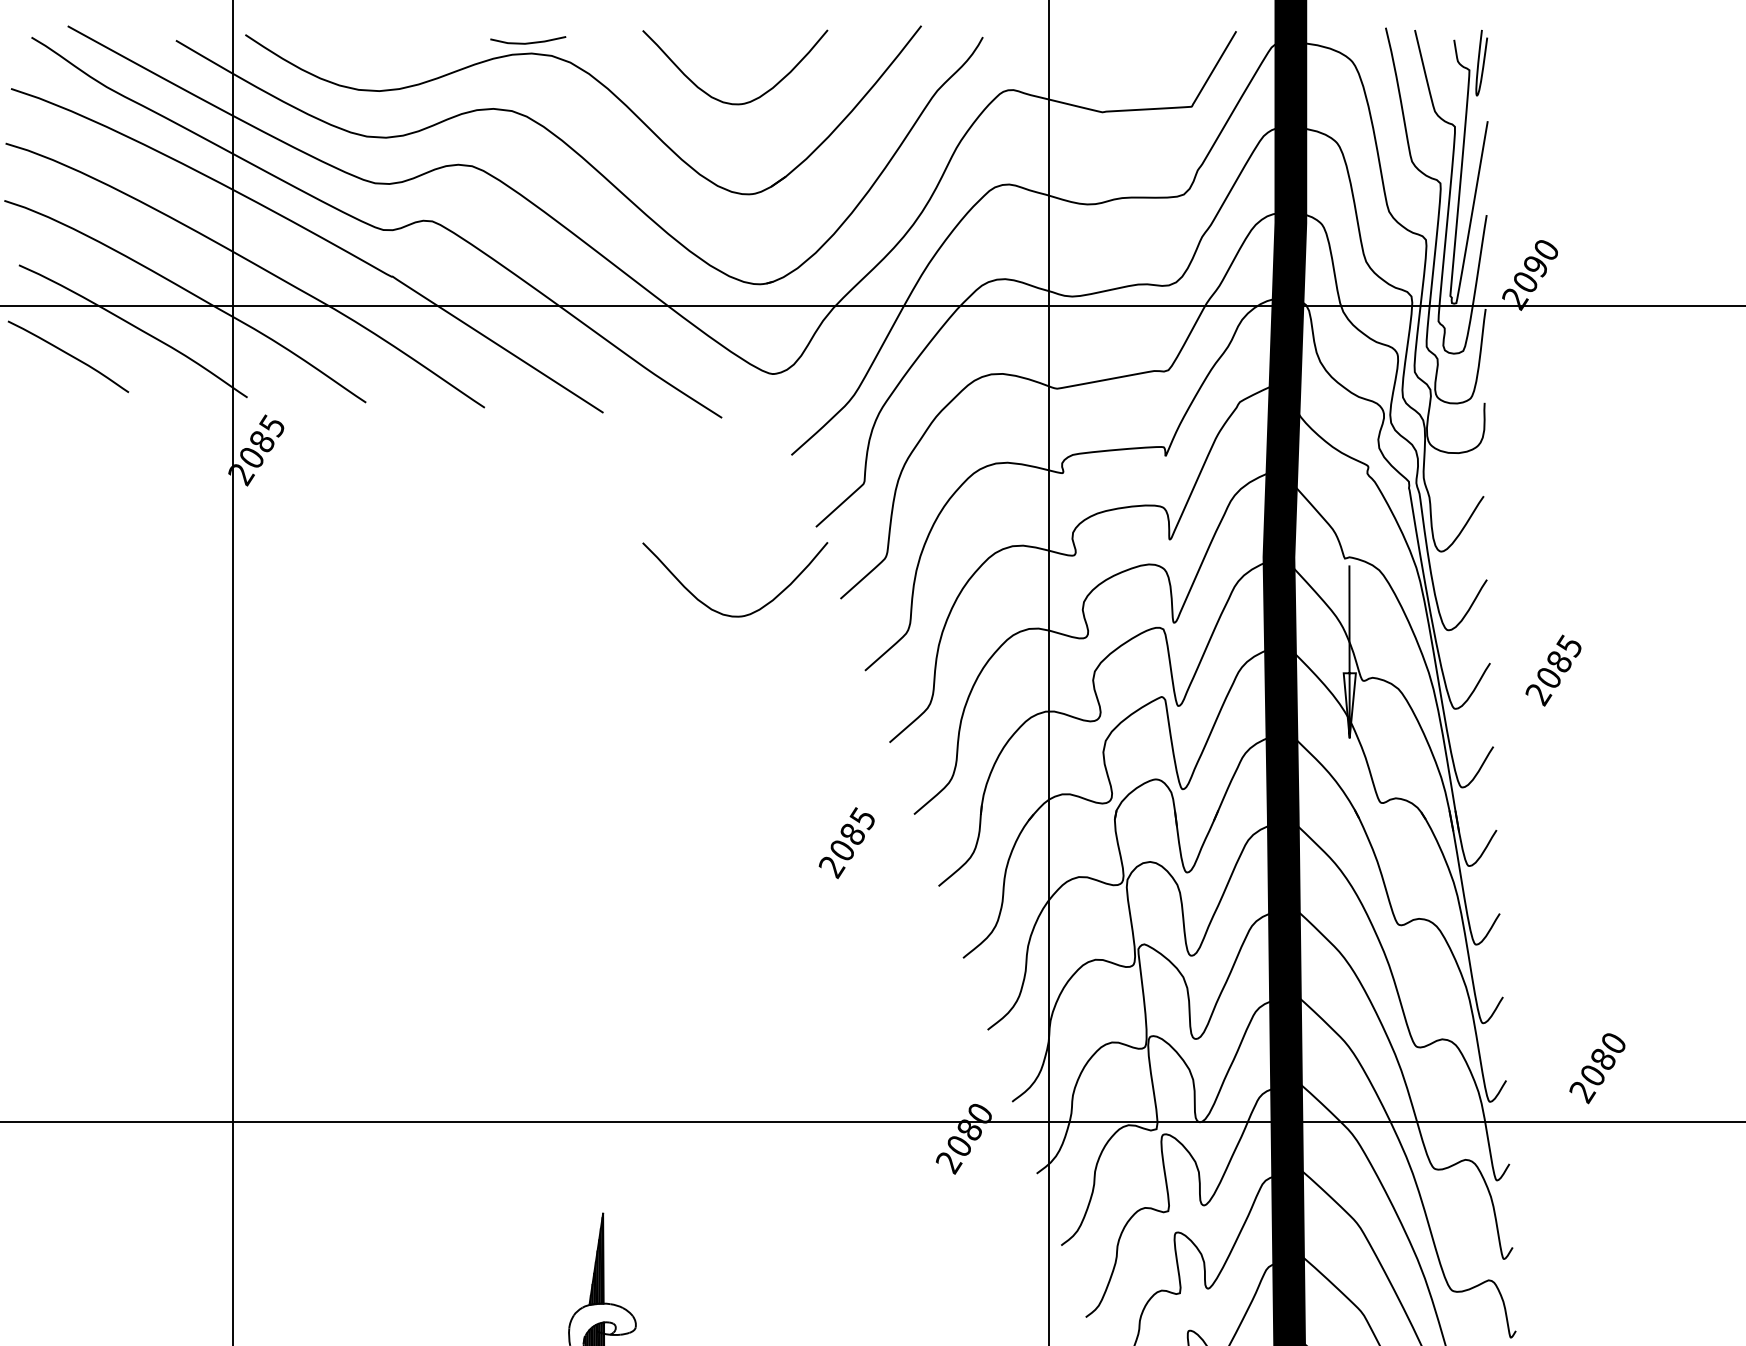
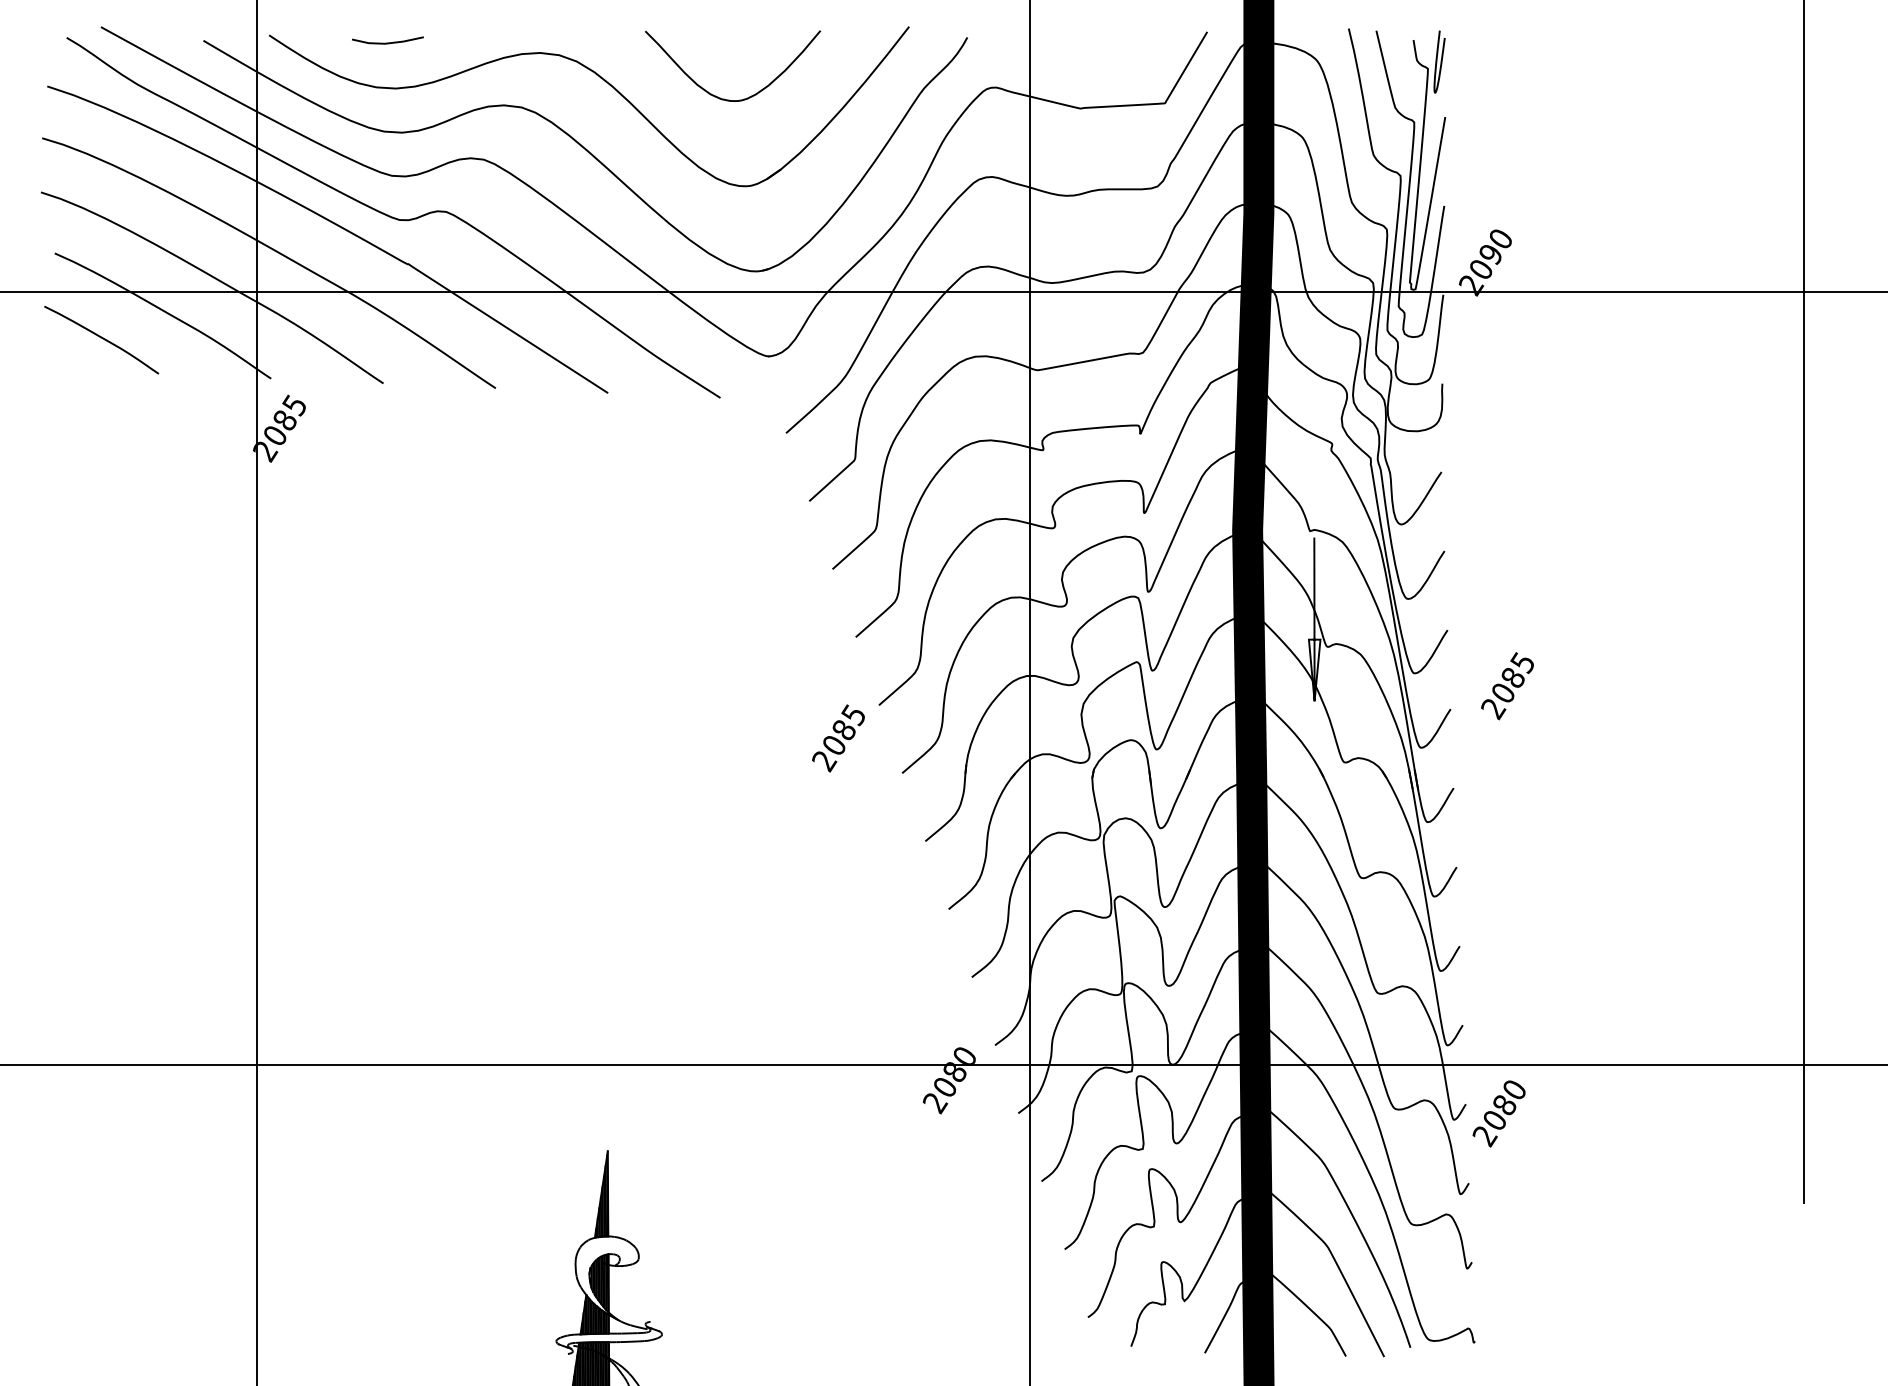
line: (527, 42) -> (387, 42), moved
curve: (726, 613) -> (724, 583), removed
text: (1553, 670) -> (1507, 686), moved
text: (846, 843) -> (838, 738), moved
text: (1596, 1068) -> (1498, 1113), moved

